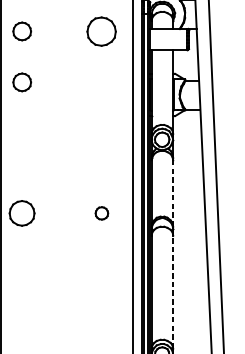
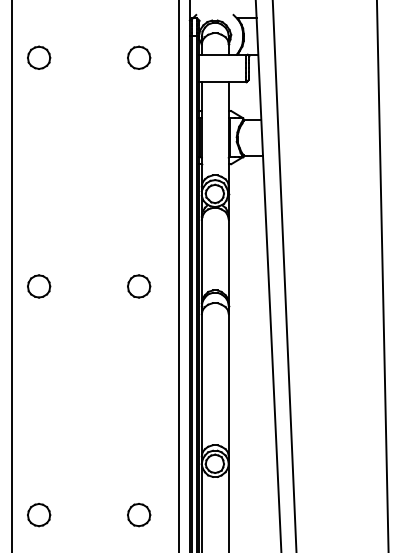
part: (102, 31) -> (139, 57), size x0.62
part: (22, 82) -> (39, 121), removed
line: (172, 193) -> (228, 261), dashed -> solid
part: (22, 213) -> (39, 286), size x0.71
part: (102, 213) -> (139, 286), size x1.43
line: (172, 291) -> (228, 384), dashed -> solid

